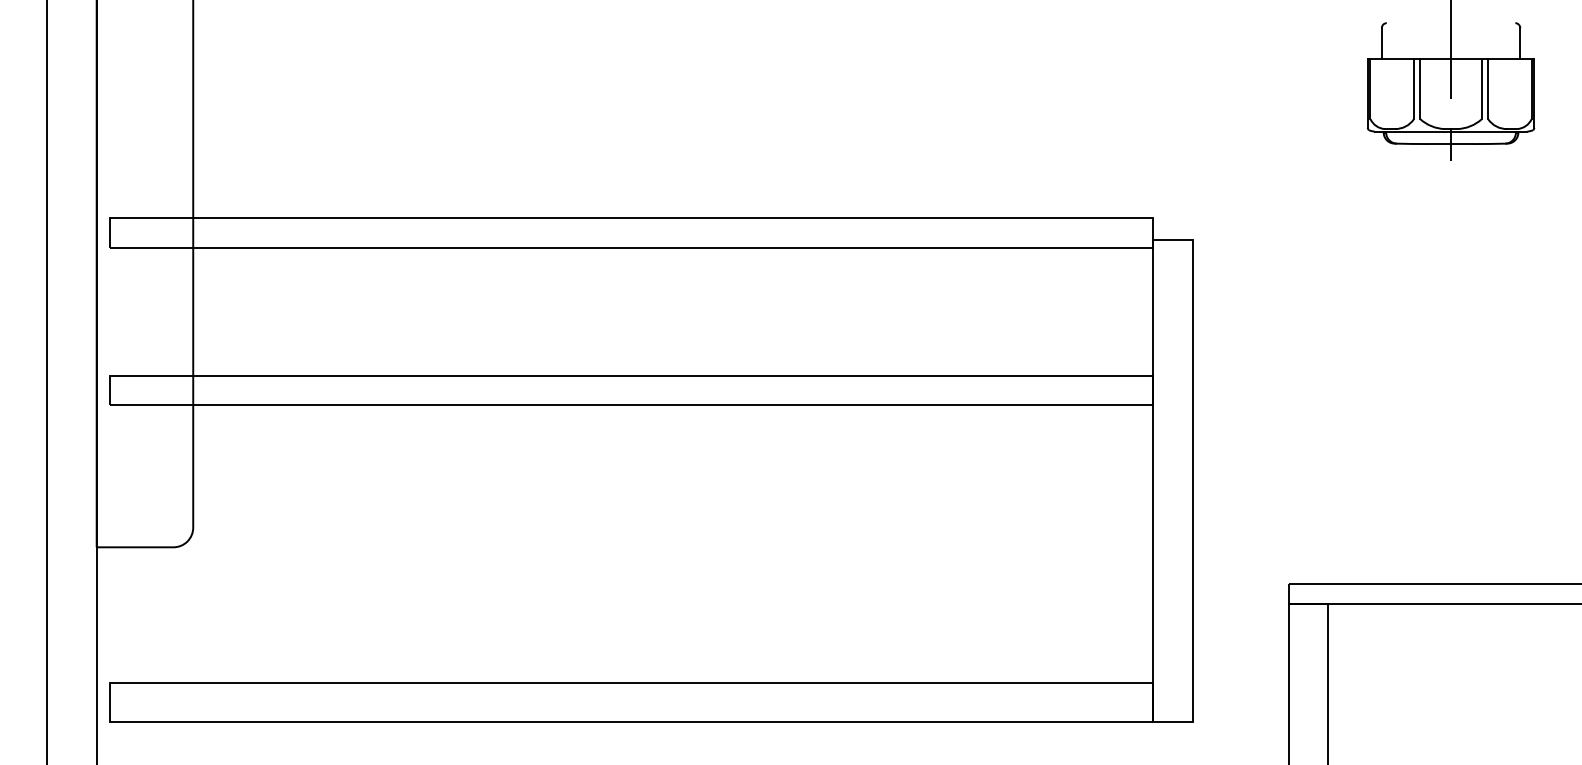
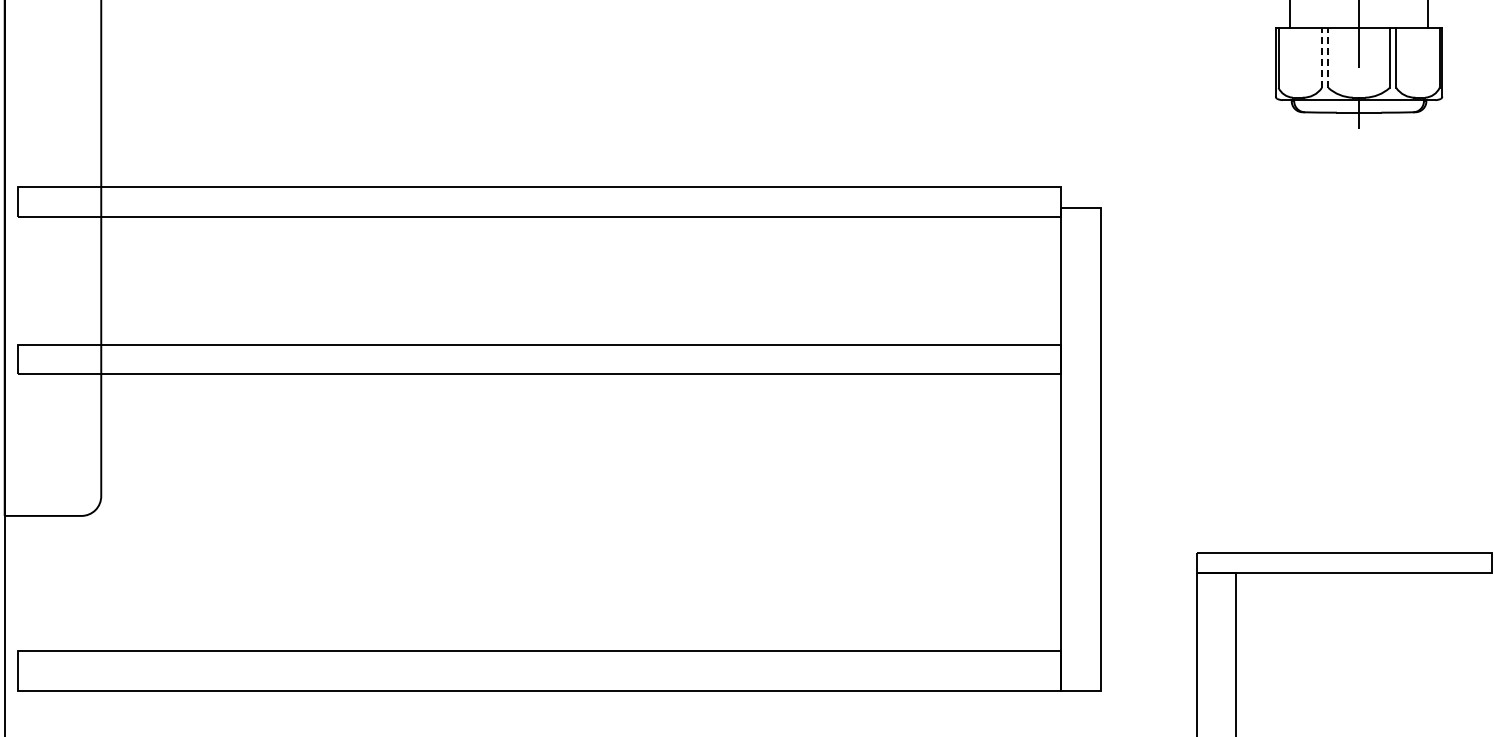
line: (1413, 89) -> (1321, 58), solid -> dashed
line: (1420, 89) -> (1328, 58), solid -> dashed

